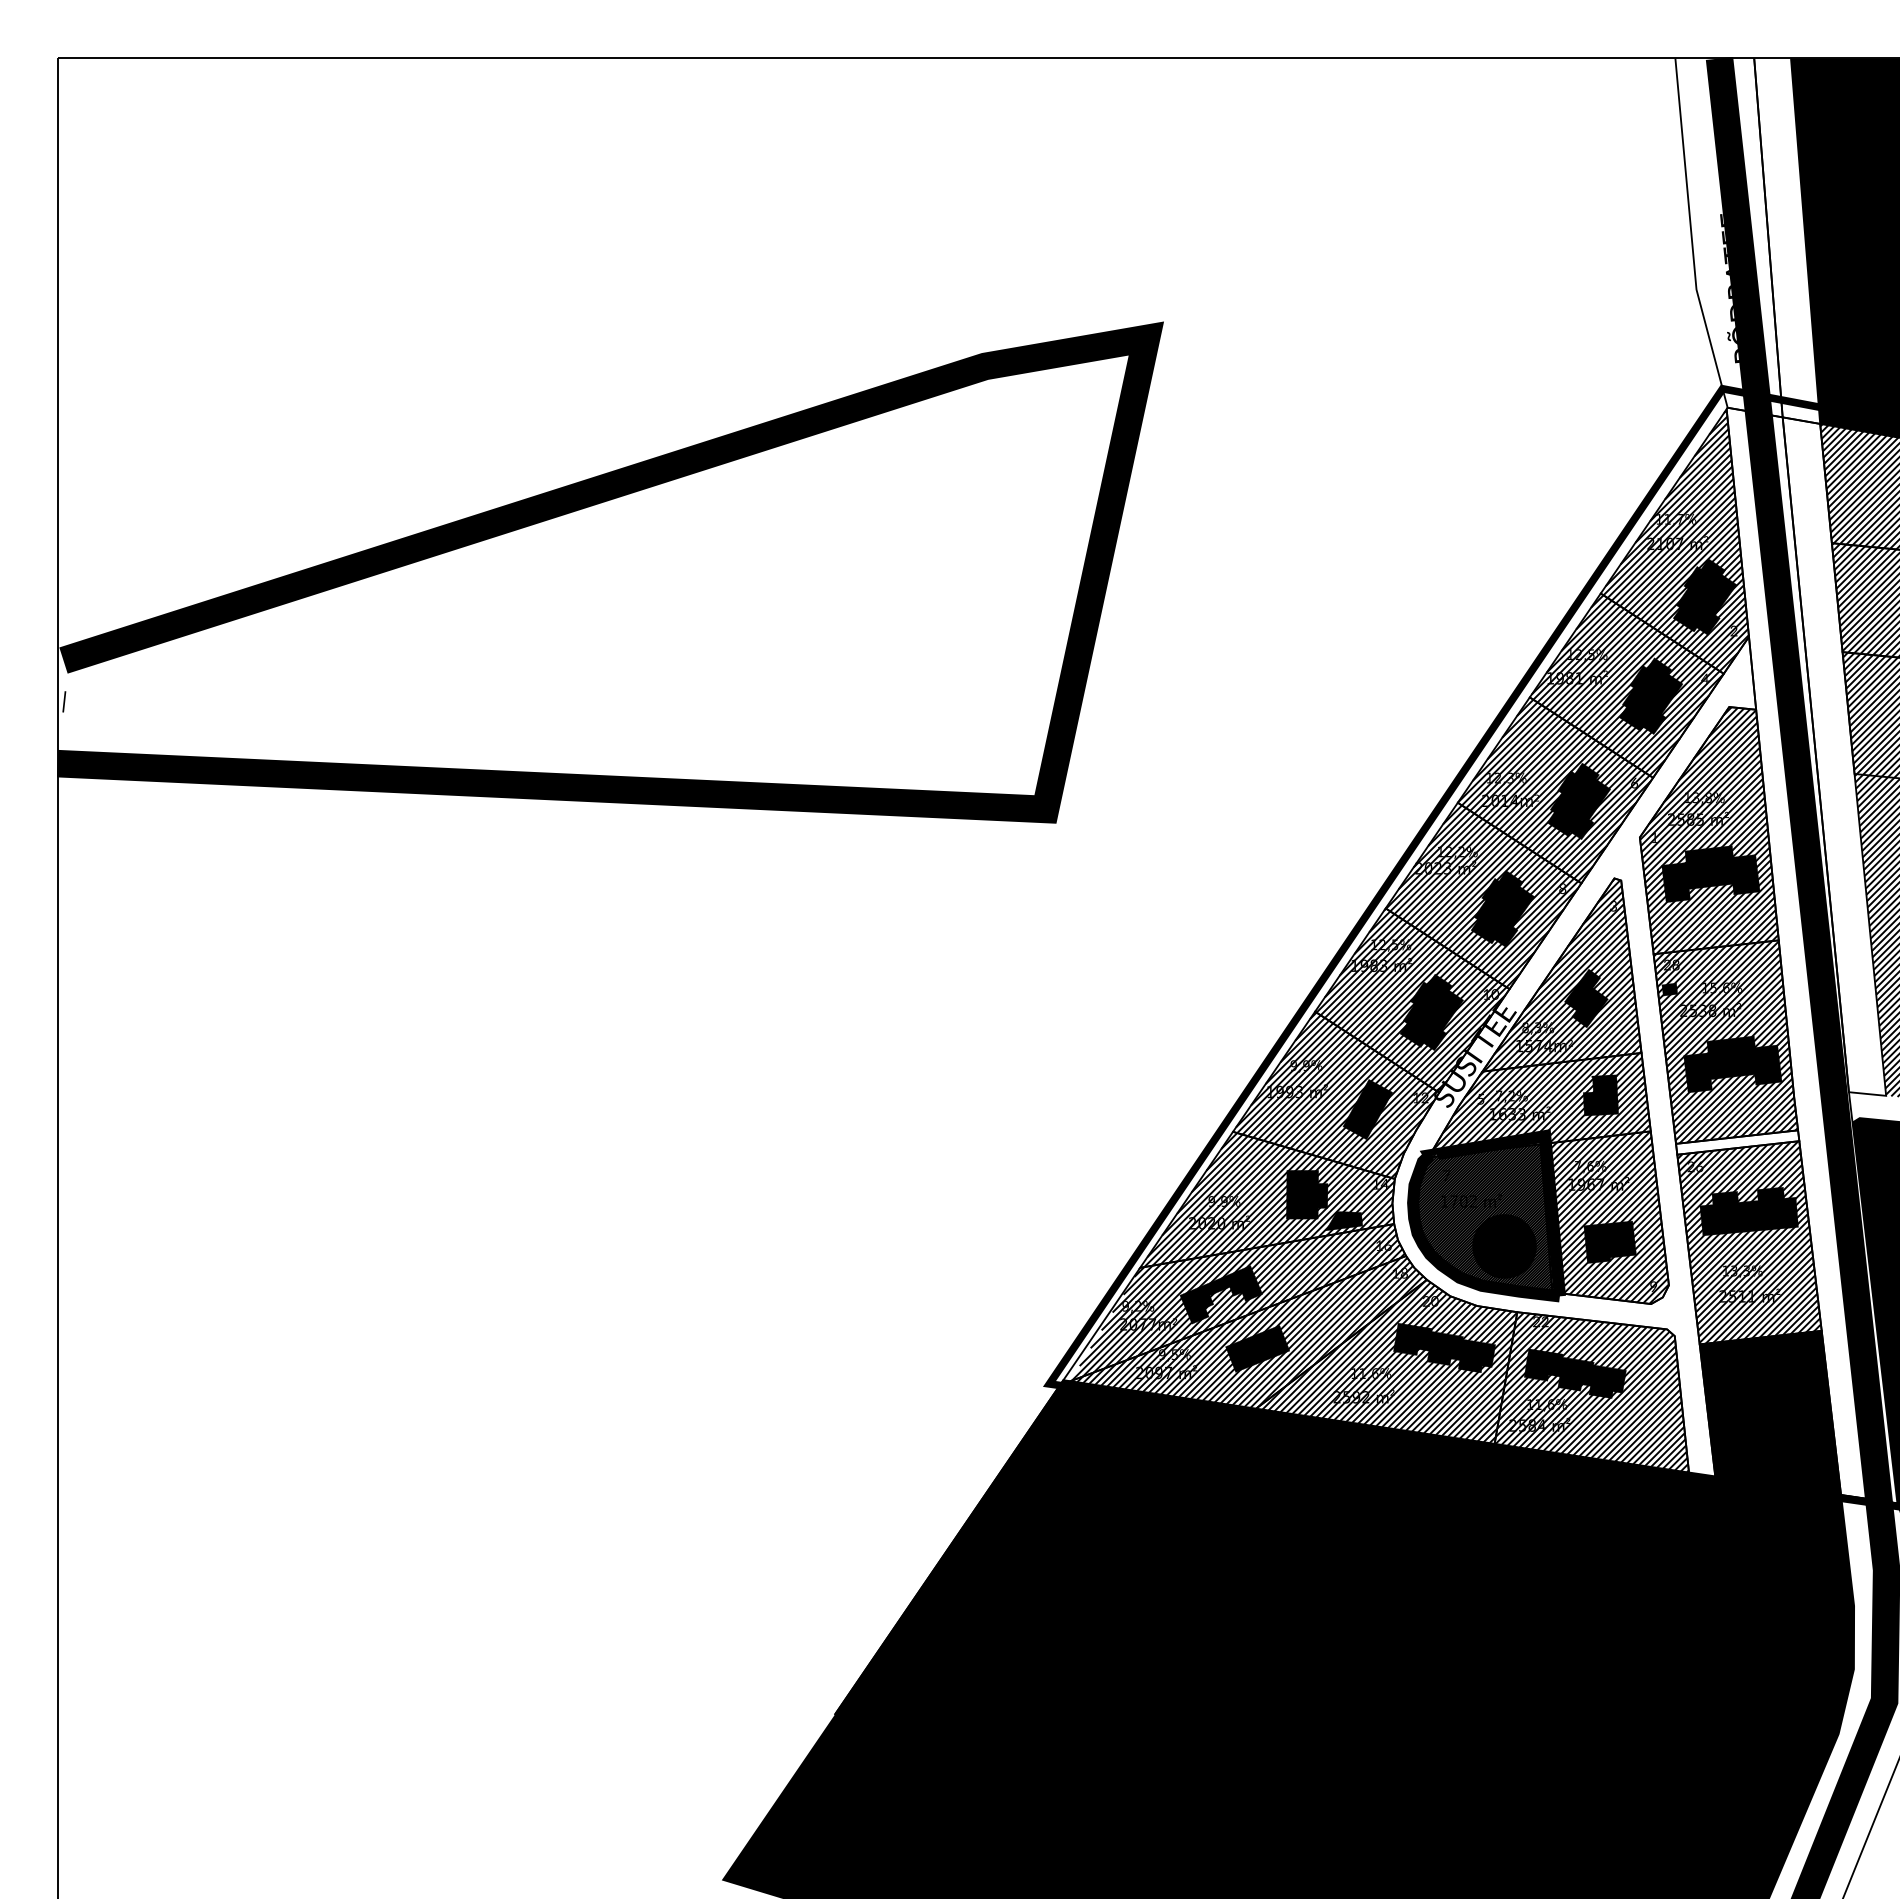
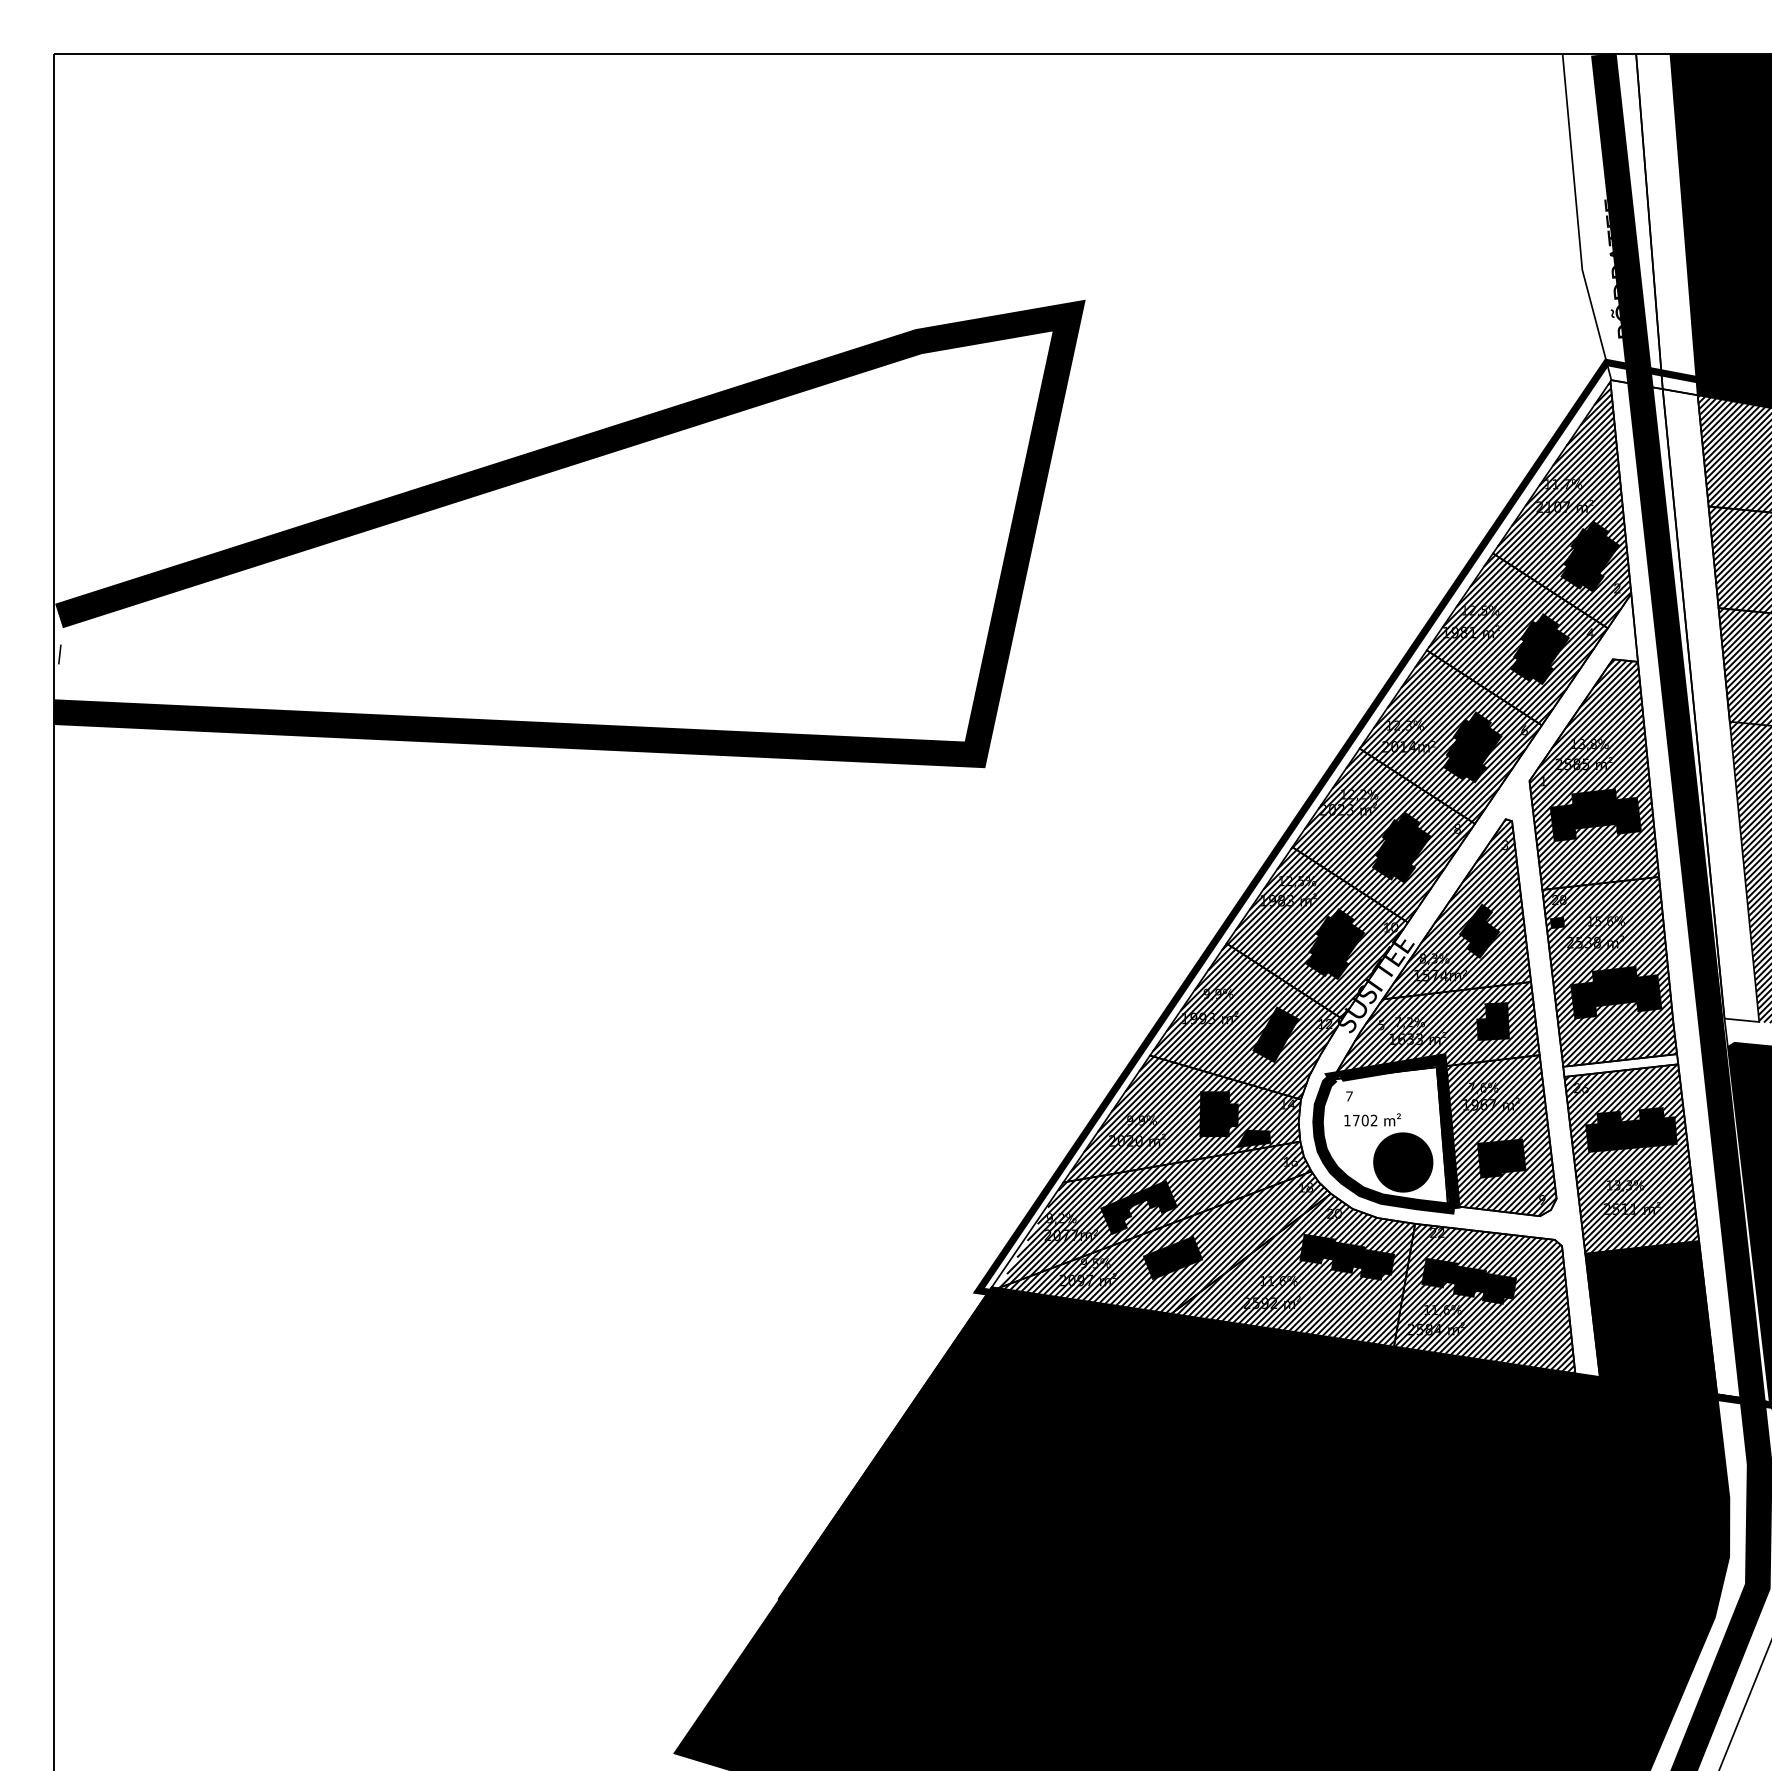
hatch: (1484, 1218) -> (1384, 1136), removed

